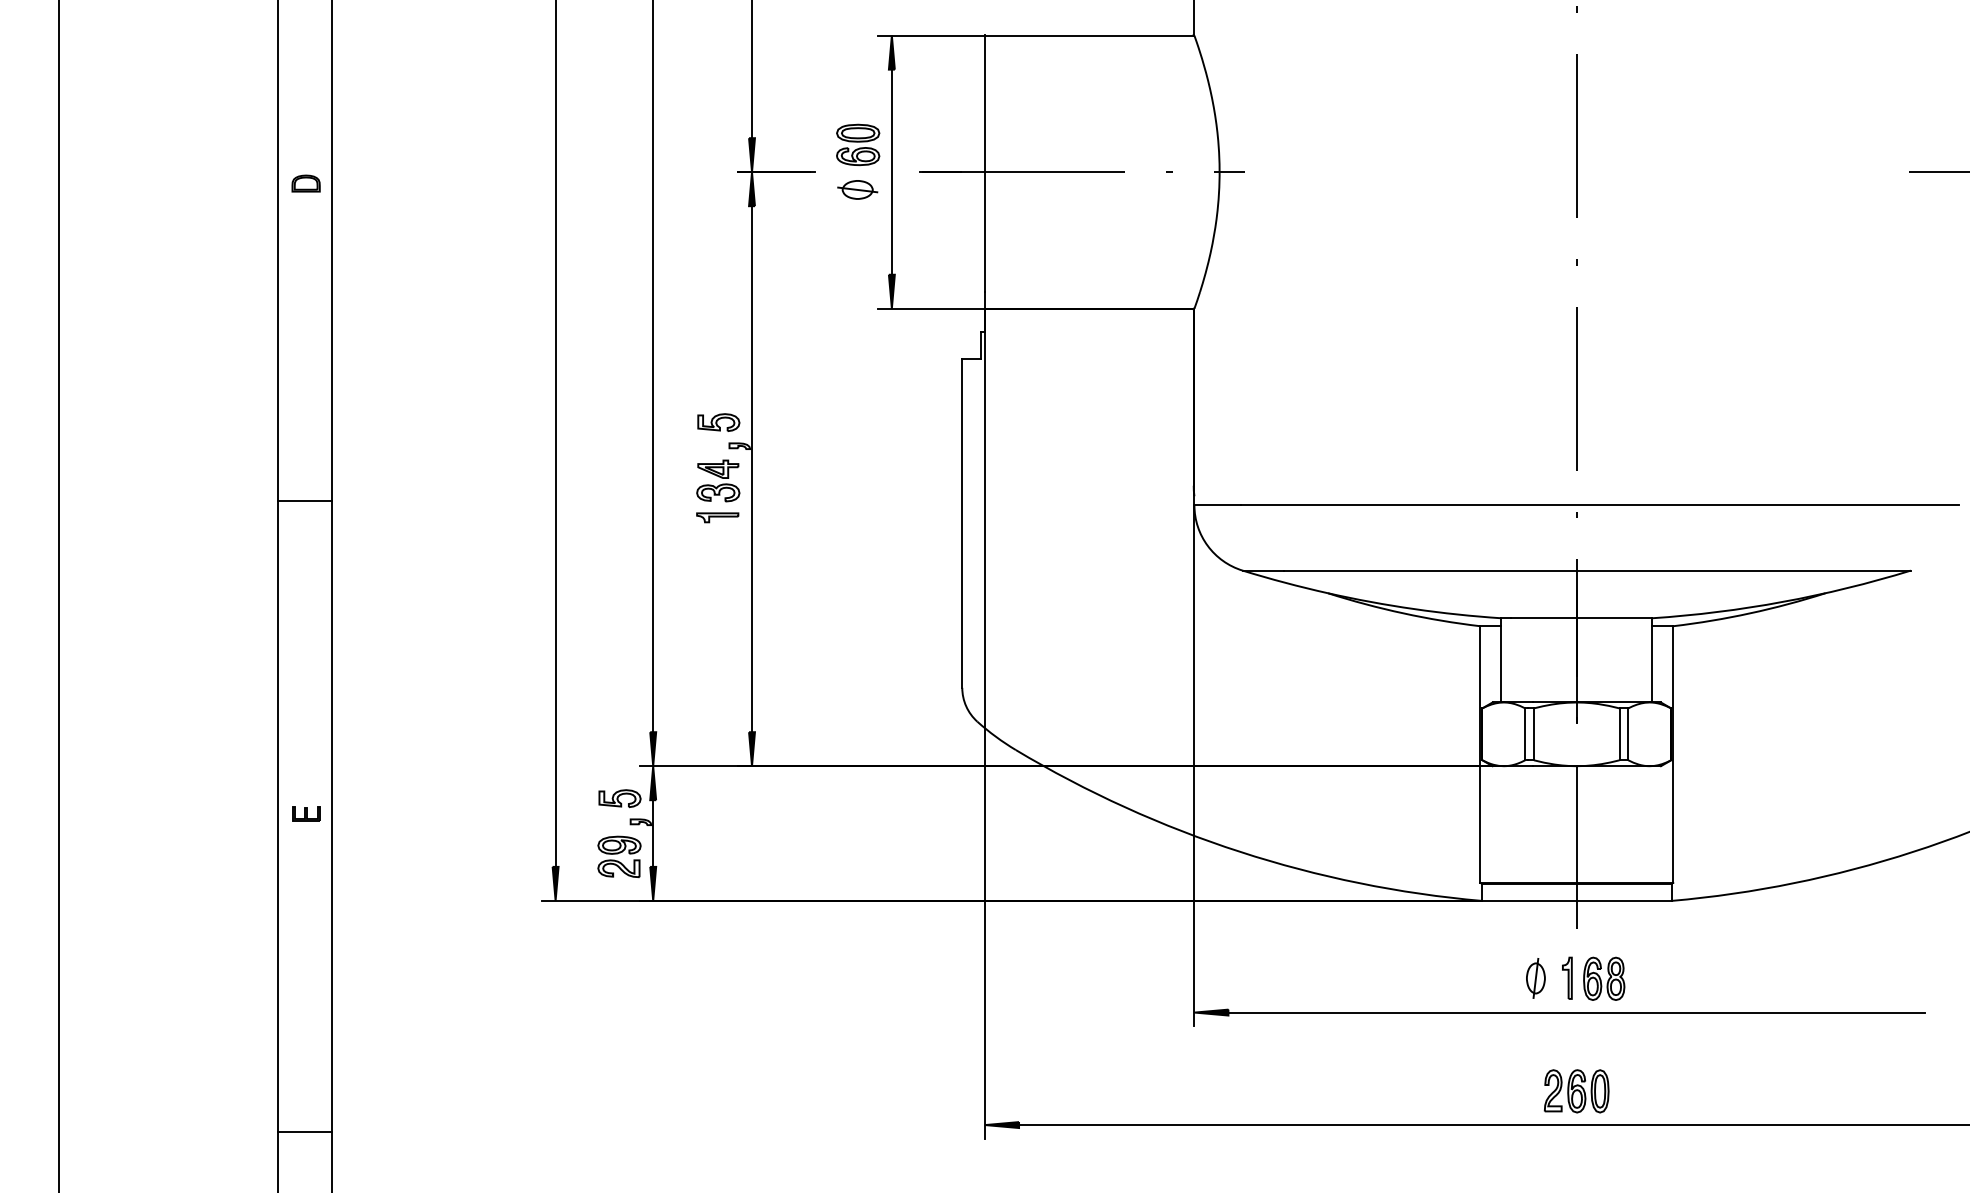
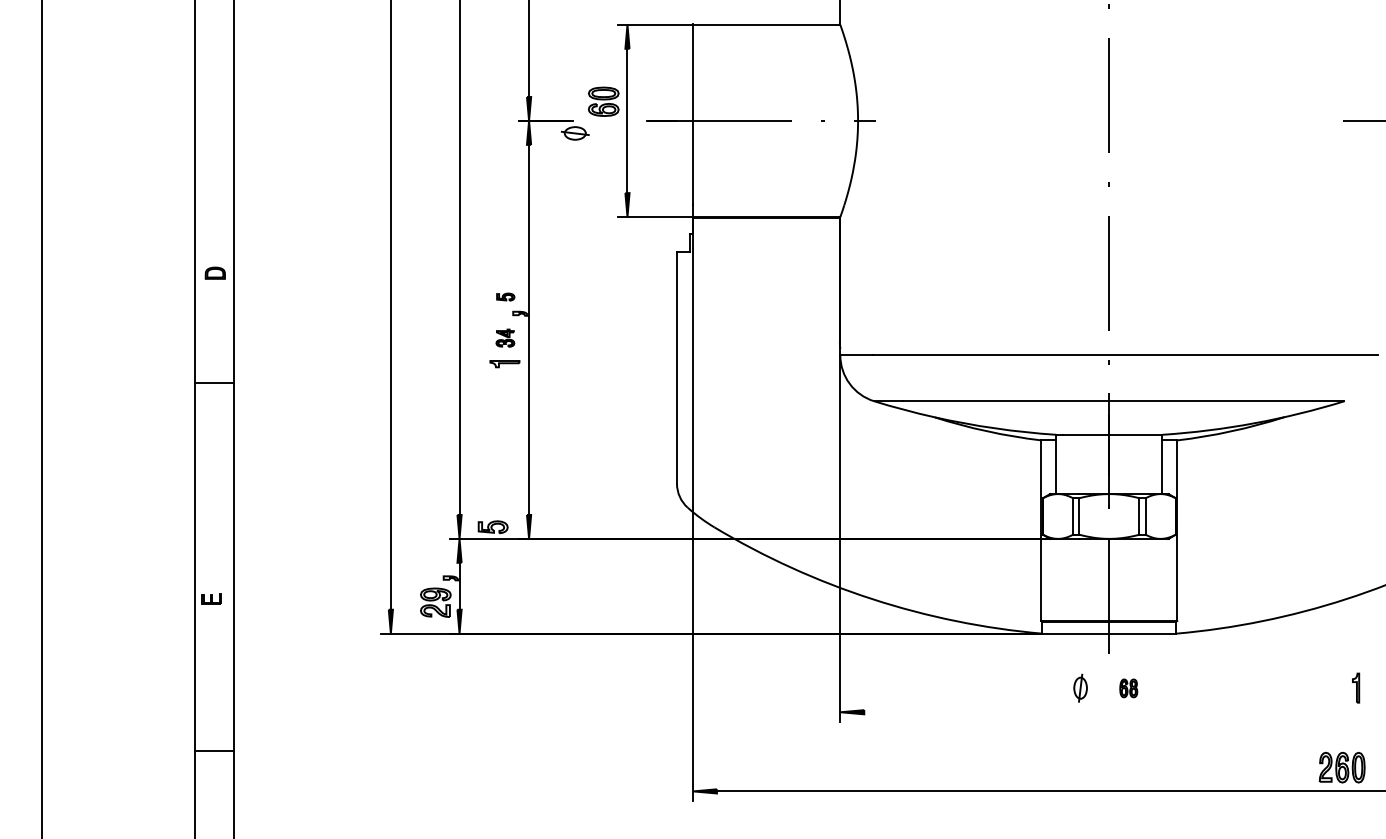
part: (305, 183) -> (214, 273), moved
part: (857, 189) -> (575, 133), moved
part: (718, 422) -> (505, 297), size x0.6
part: (718, 480) -> (505, 337), size x0.6
line: (304, 501) -> (214, 382), moved
part: (619, 798) -> (492, 527), moved
part: (306, 813) -> (212, 598), moved
part: (1567, 977) -> (1356, 687), moved
part: (1604, 978) -> (1128, 688), size x0.6
line: (1576, 1012) -> (1109, 712), removed
part: (1576, 1091) -> (1342, 767), moved
line: (304, 1131) -> (214, 750), moved

